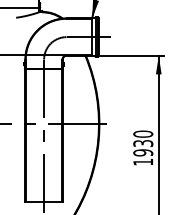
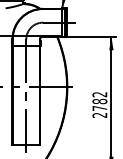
text: (143, 147) -> (100, 104), 1930 -> 2782

